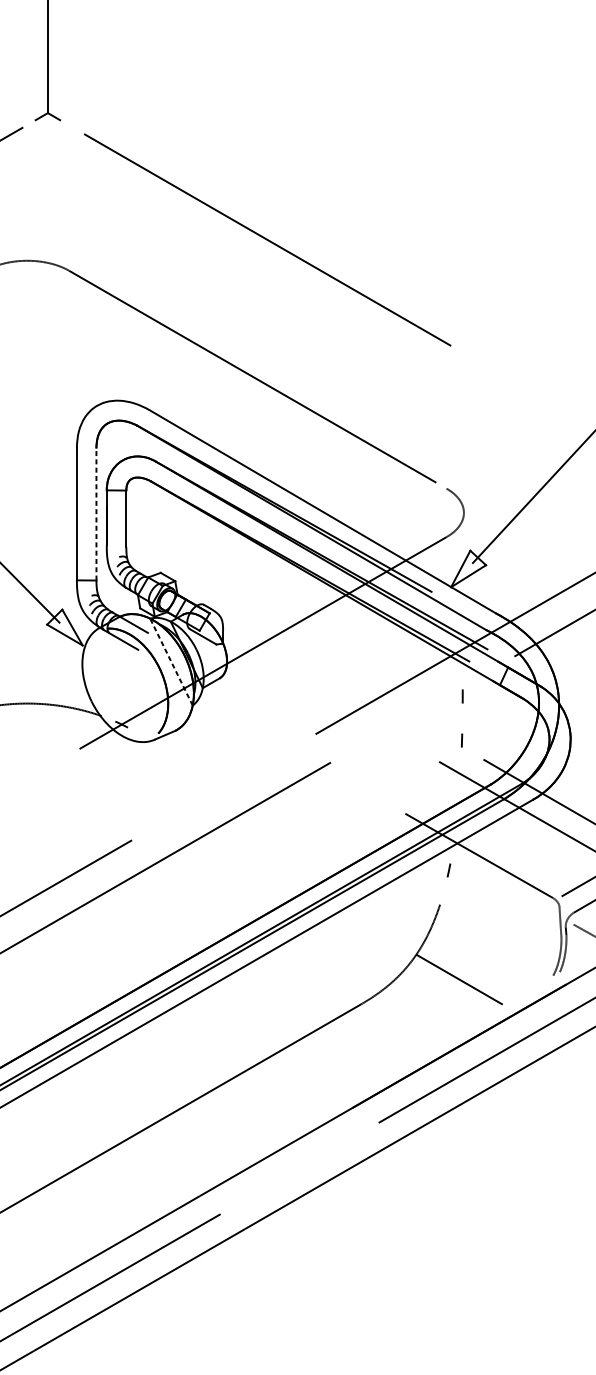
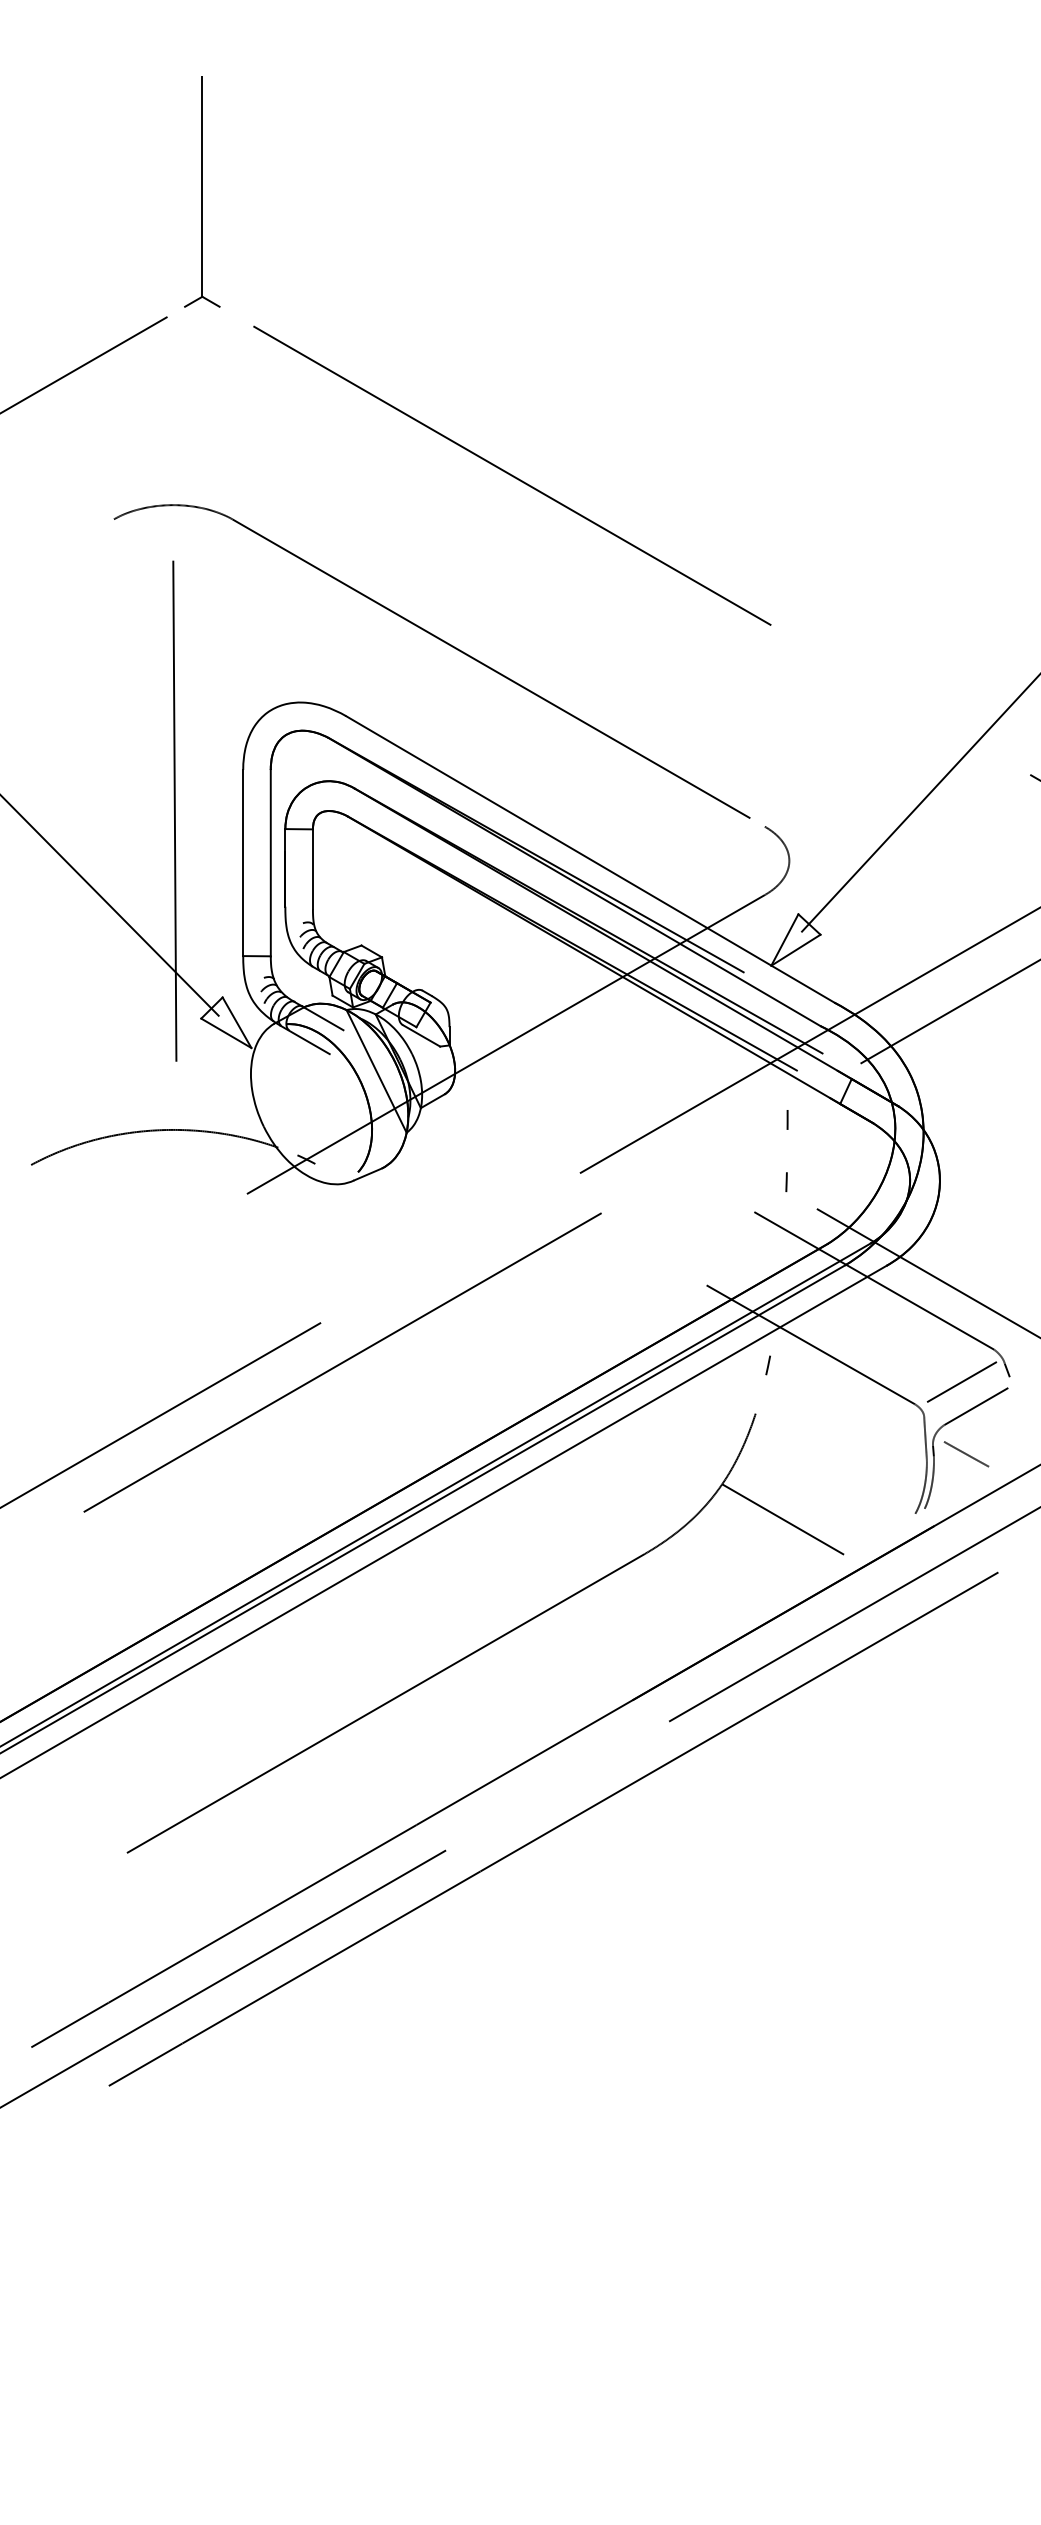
line: (28, 477) -> (174, 810), added
line: (96, 514) -> (270, 862), dashed -> solid
line: (171, 662) -> (376, 1071), dashed -> solid

